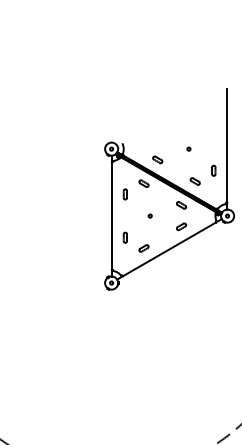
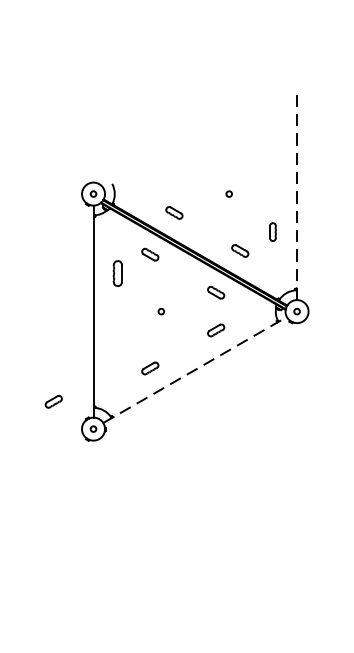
line: (227, 148) -> (296, 192), solid -> dashed
part: (124, 194) -> (116, 273), size x1.4
part: (124, 237) -> (116, 349), removed
line: (169, 249) -> (195, 370), solid -> dashed
part: (88, 267) -> (52, 401), added

